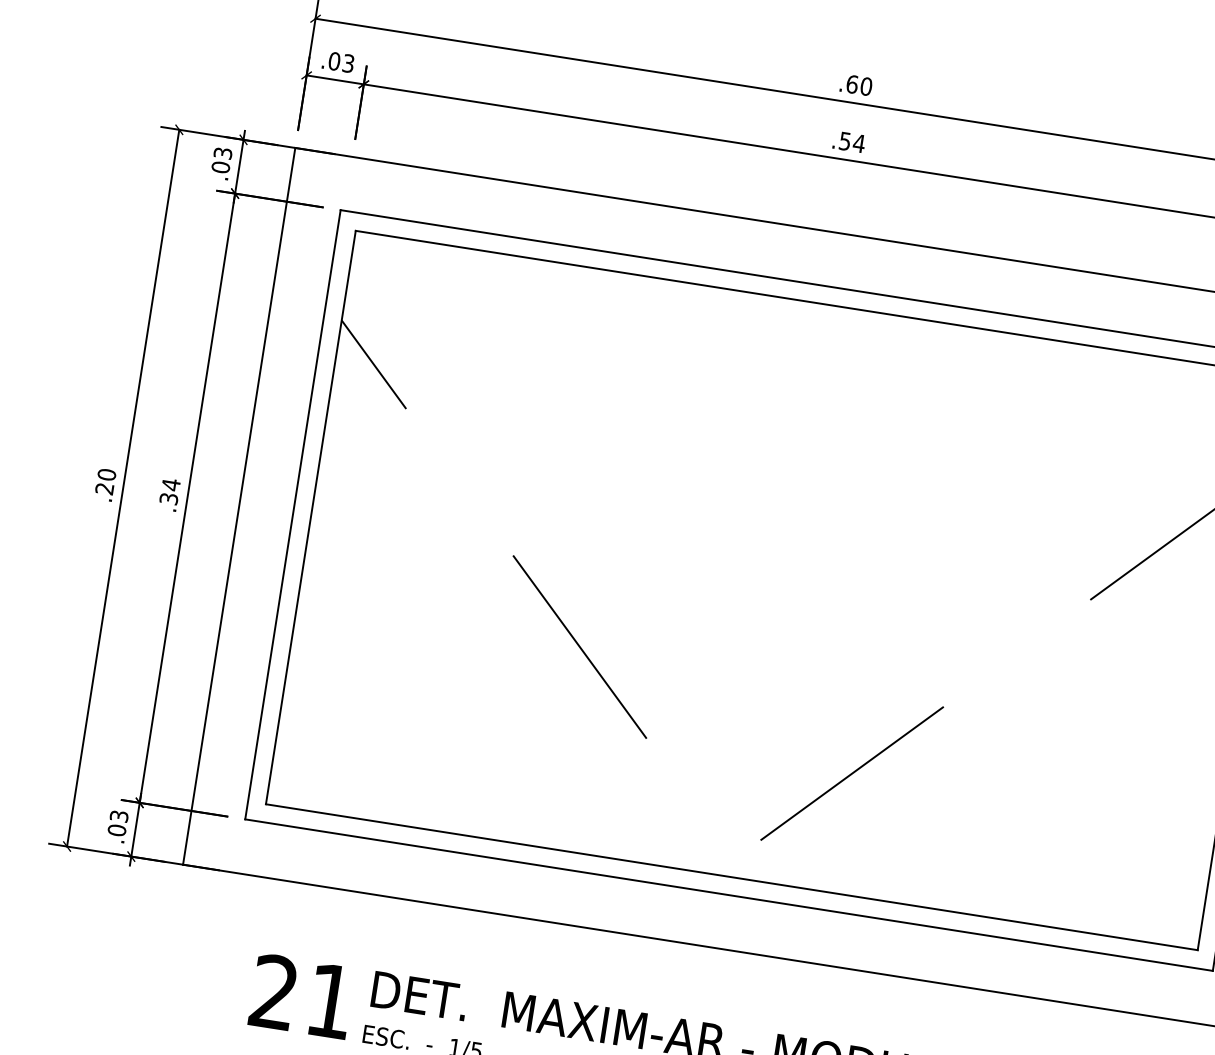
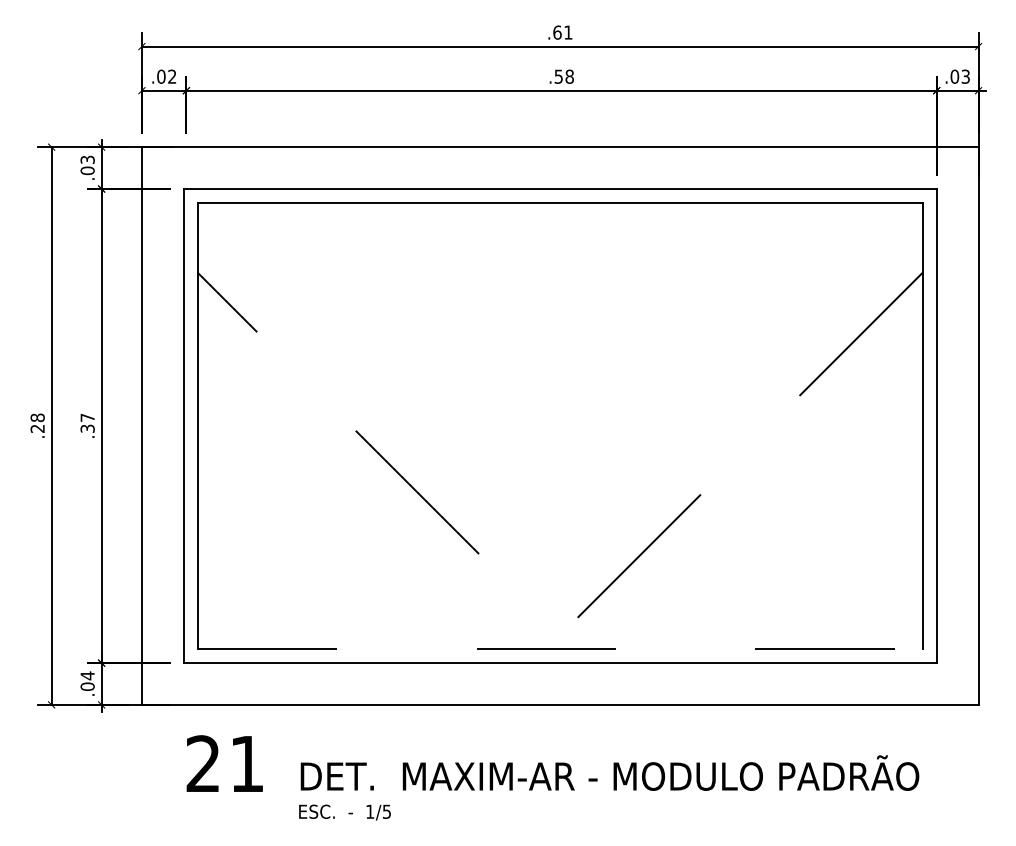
text: (348, 63) -> (172, 76), .03 -> .02
text: (866, 86) -> (568, 32), .60 -> .61
text: (859, 143) -> (569, 76), .54 -> .58
text: (106, 474) -> (37, 417), .20 -> .28
text: (170, 484) -> (87, 417), .34 -> .37
text: (119, 815) -> (87, 675), .03 -> .04
line: (732, 877) -> (560, 649), solid -> dashed
text: (301, 995) -> (224, 763), moved

